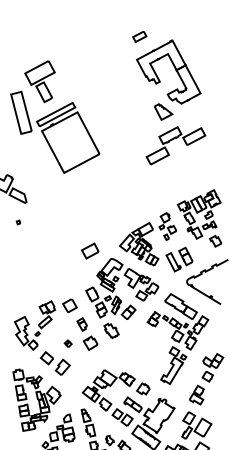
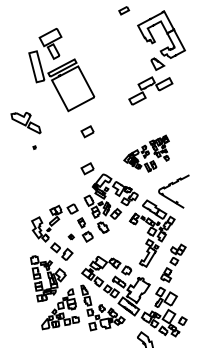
part: (168, 79) -> (161, 40), moved
part: (90, 200) -> (87, 131), added
part: (170, 230) -> (146, 153), size x0.6

